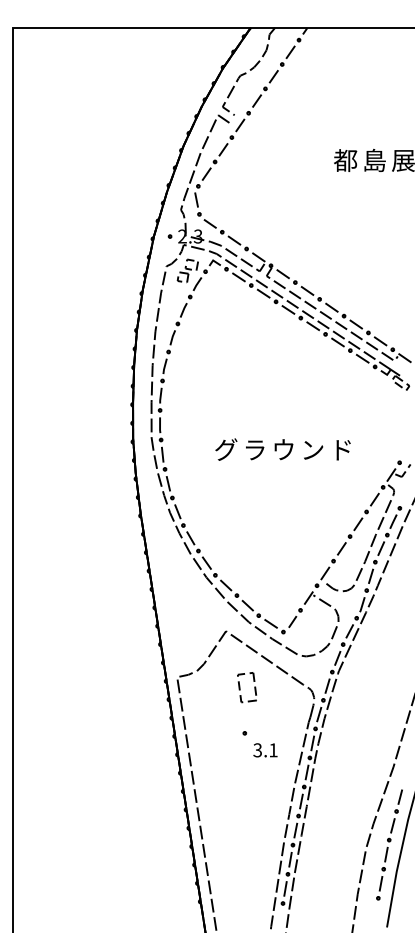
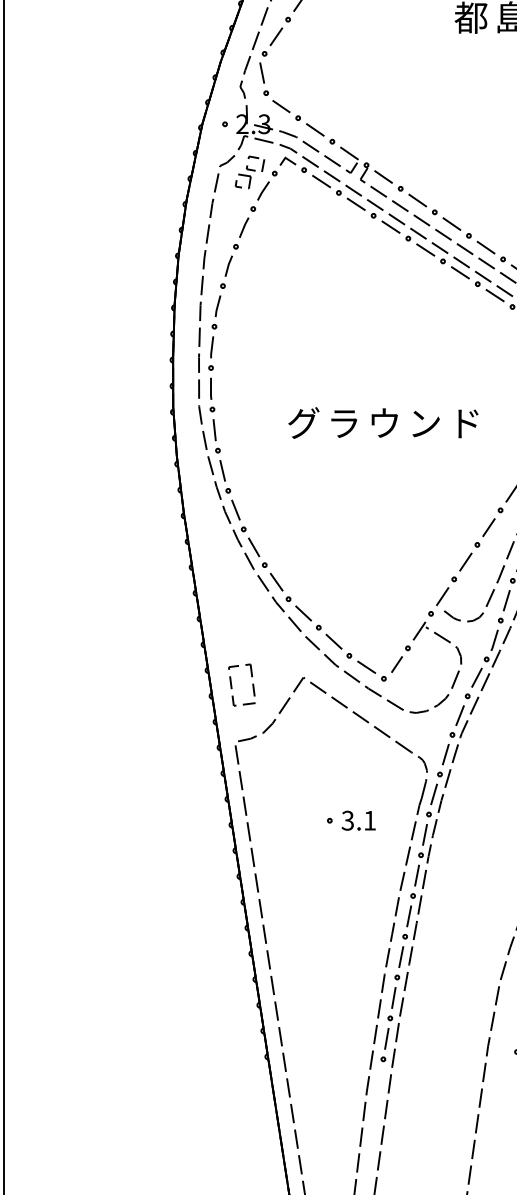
part: (246, 687) -> (241, 684), moved
text: (265, 750) -> (358, 820), moved

